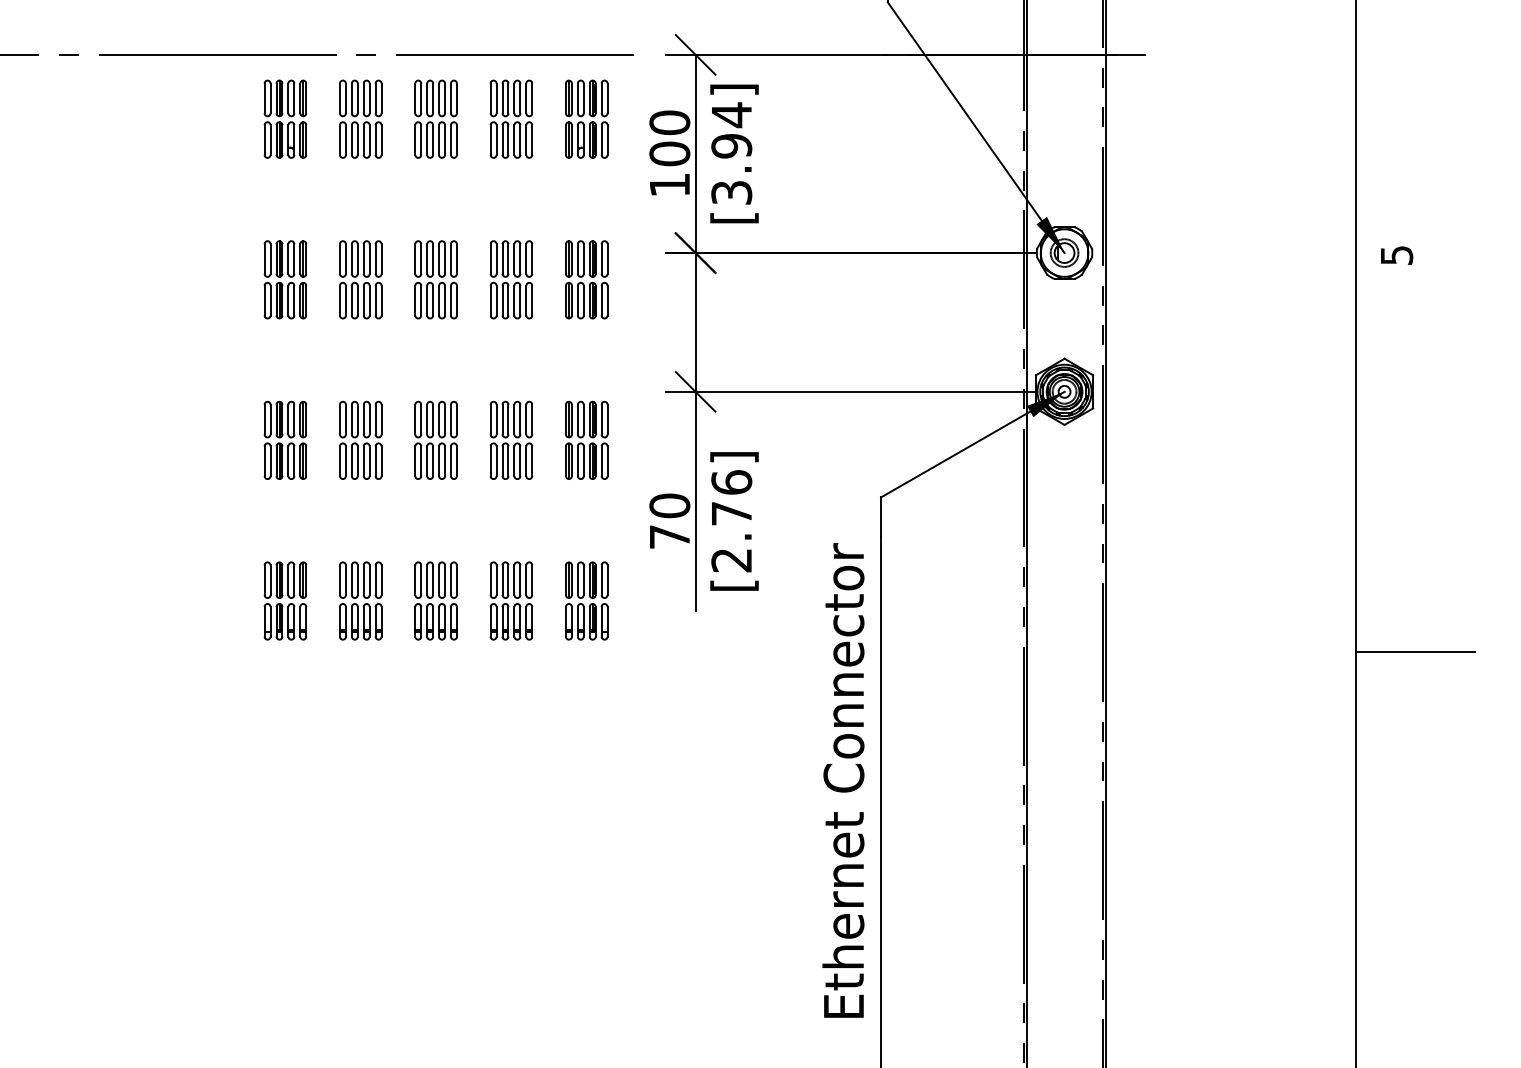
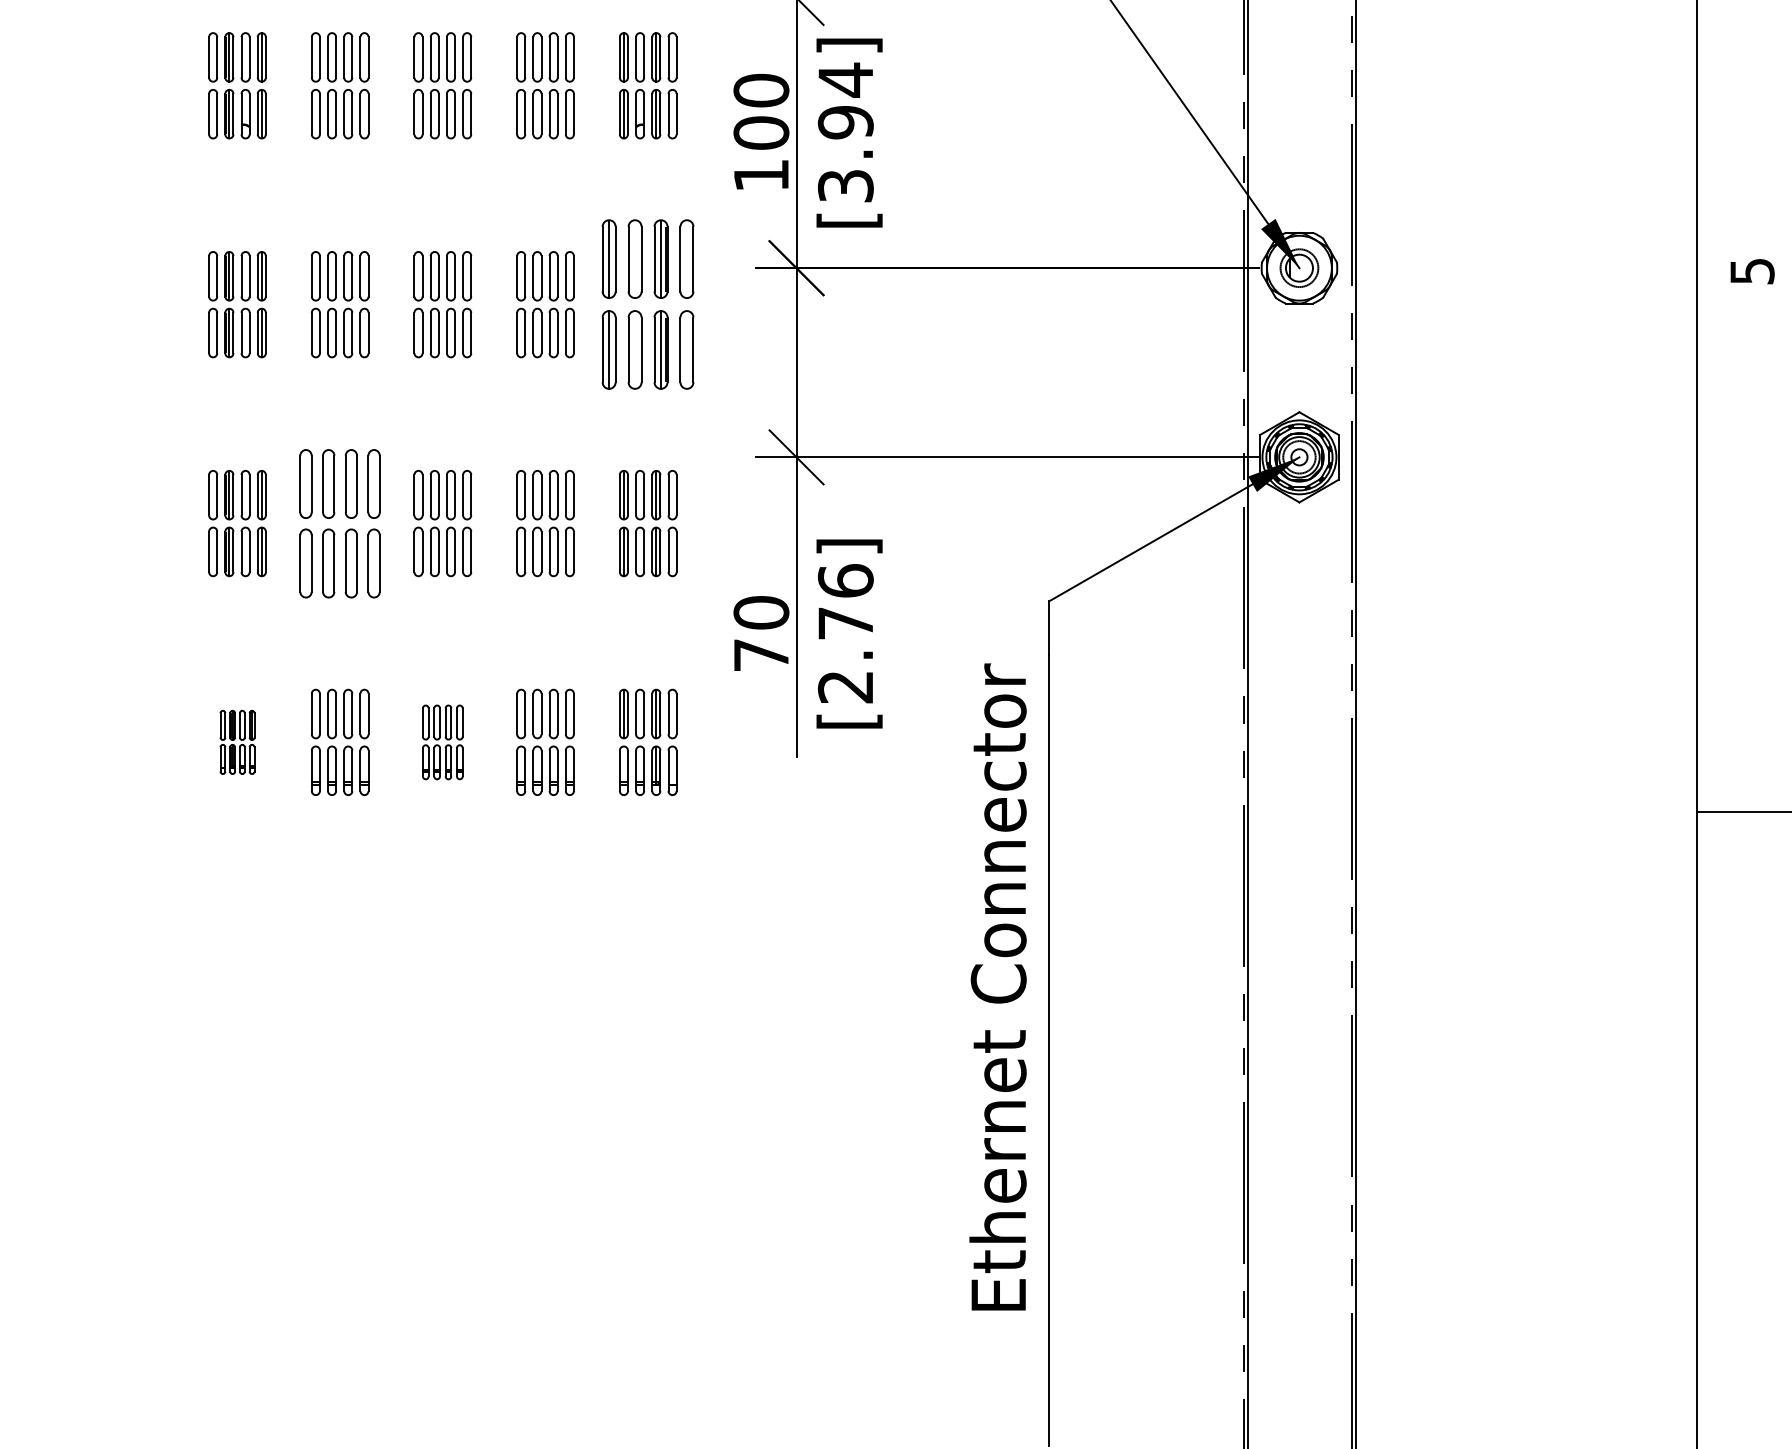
part: (586, 279) -> (647, 304), size x1.6
part: (360, 439) -> (339, 522), size x1.4
part: (285, 600) -> (237, 741), size x0.6
part: (435, 600) -> (442, 741), size x0.7

